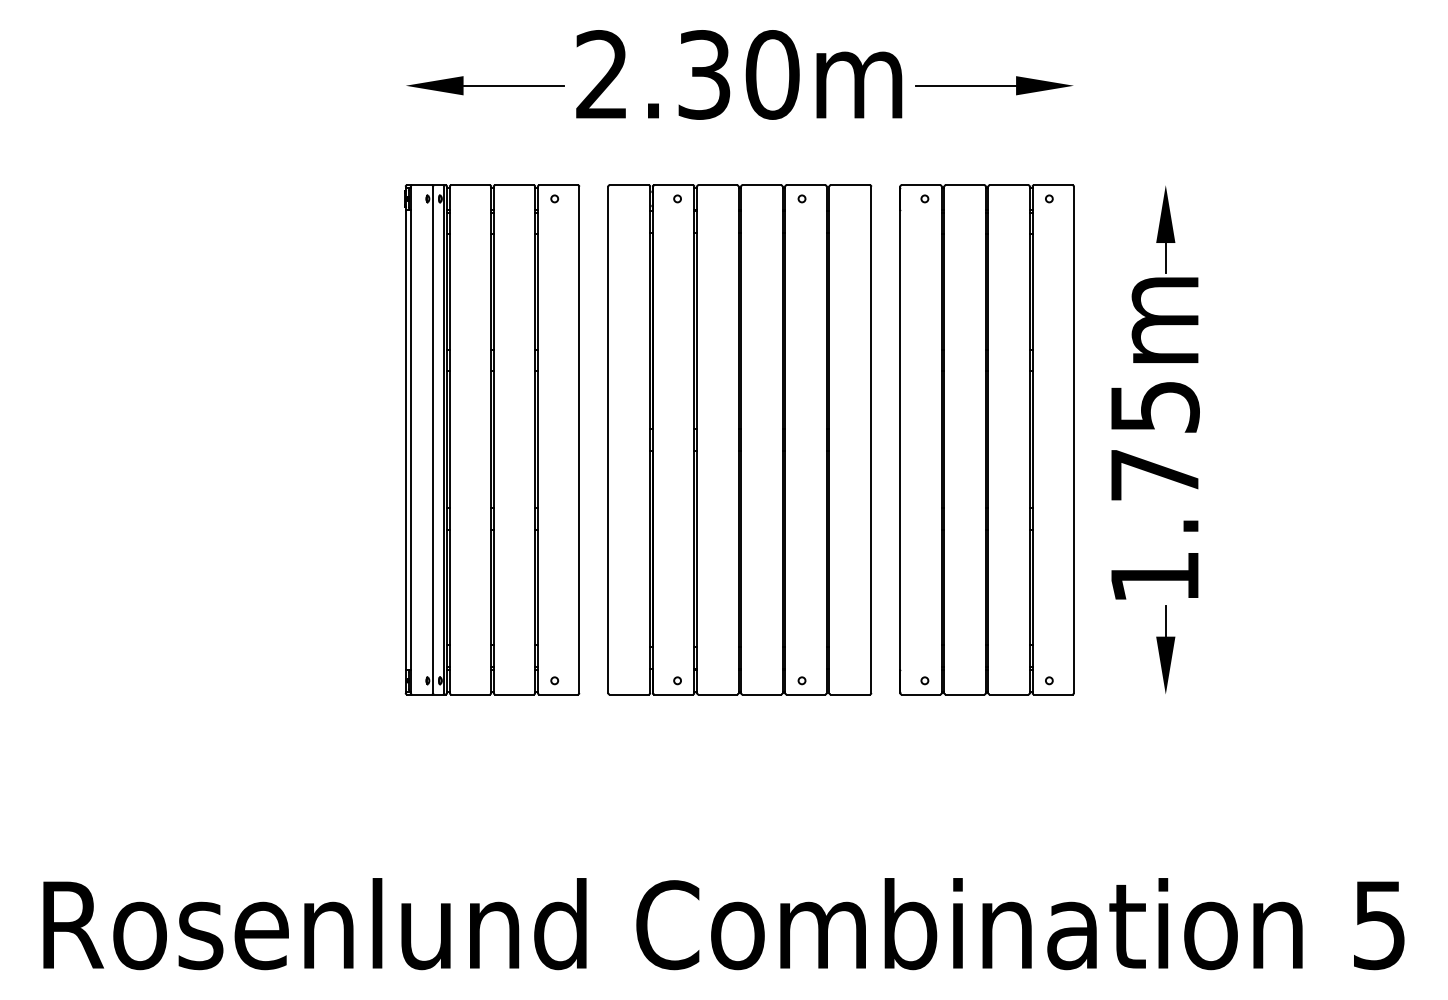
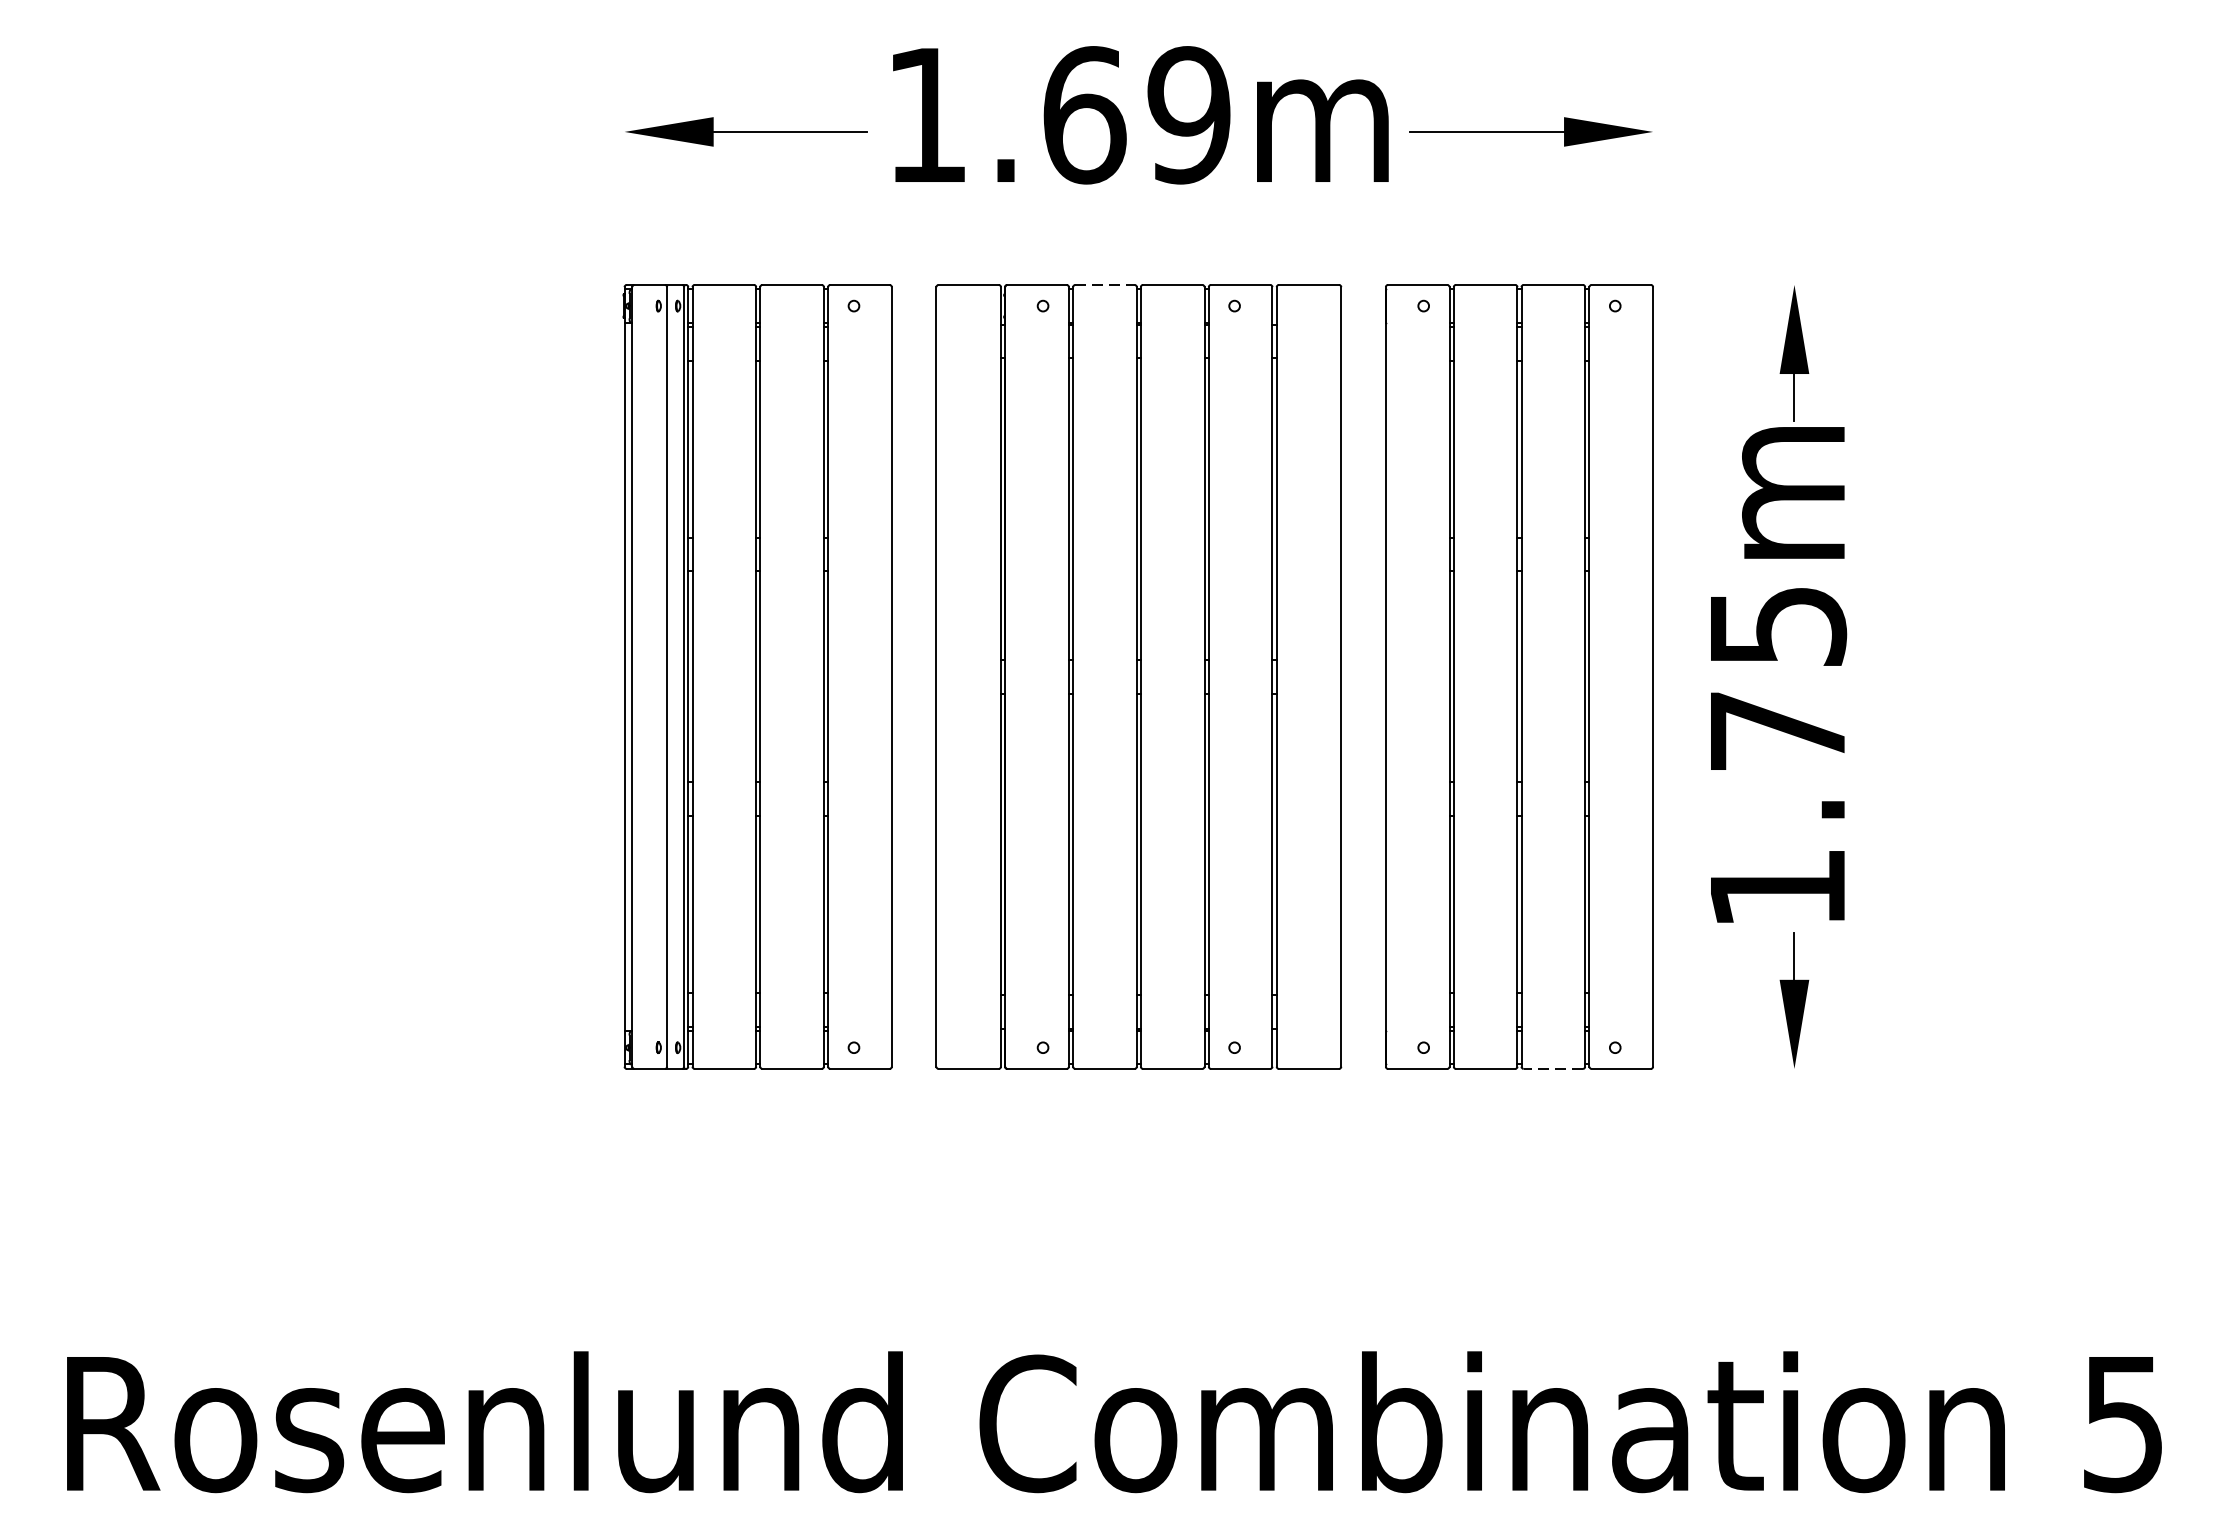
text: (687, 74) -> (1058, 114), 2.30m -> 1.69m
line: (718, 185) -> (1106, 285), solid -> dashed
line: (1008, 694) -> (1552, 1068), solid -> dashed

